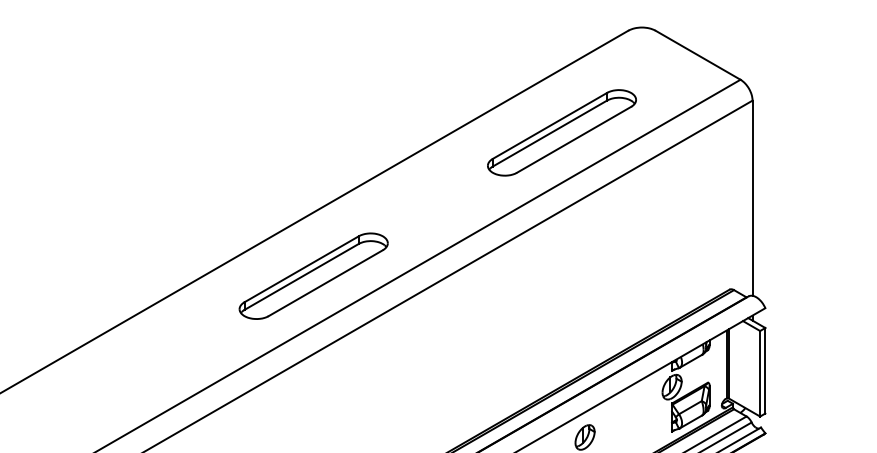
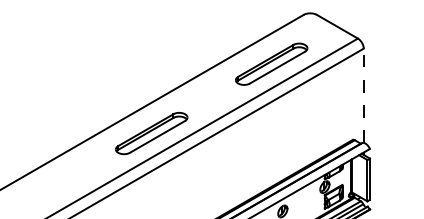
line: (752, 197) -> (363, 95), solid -> dashed

